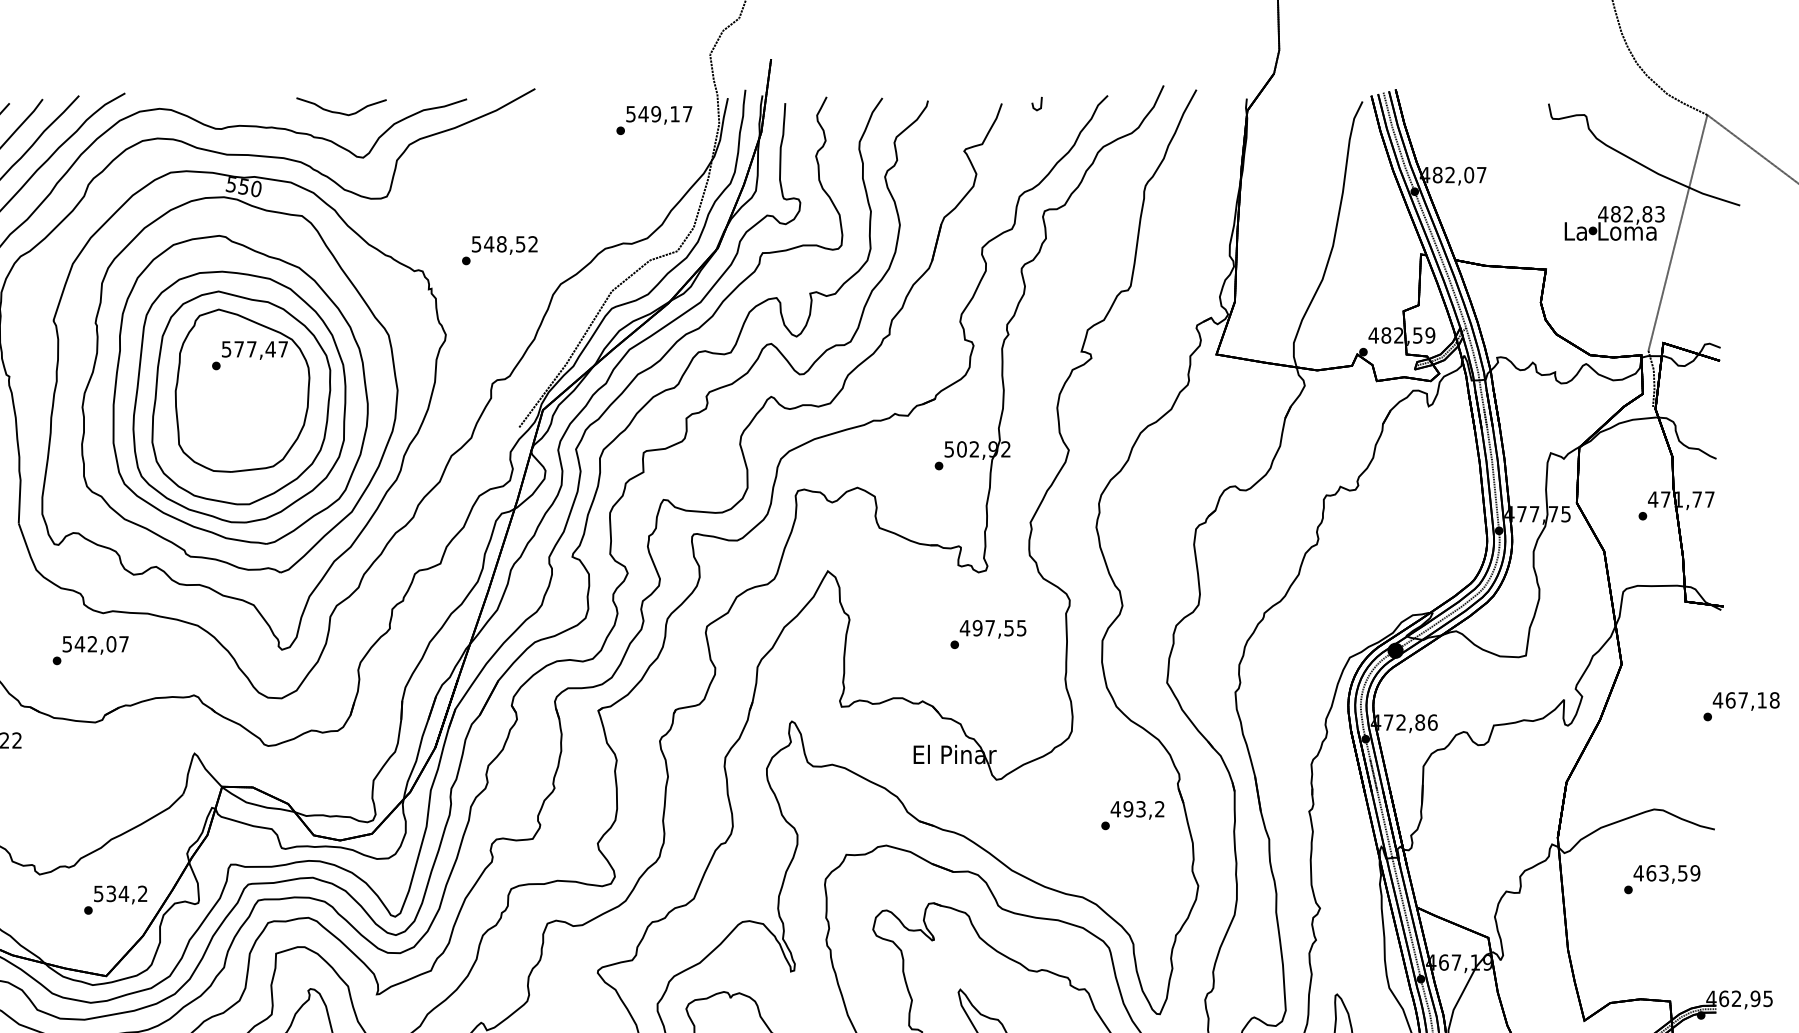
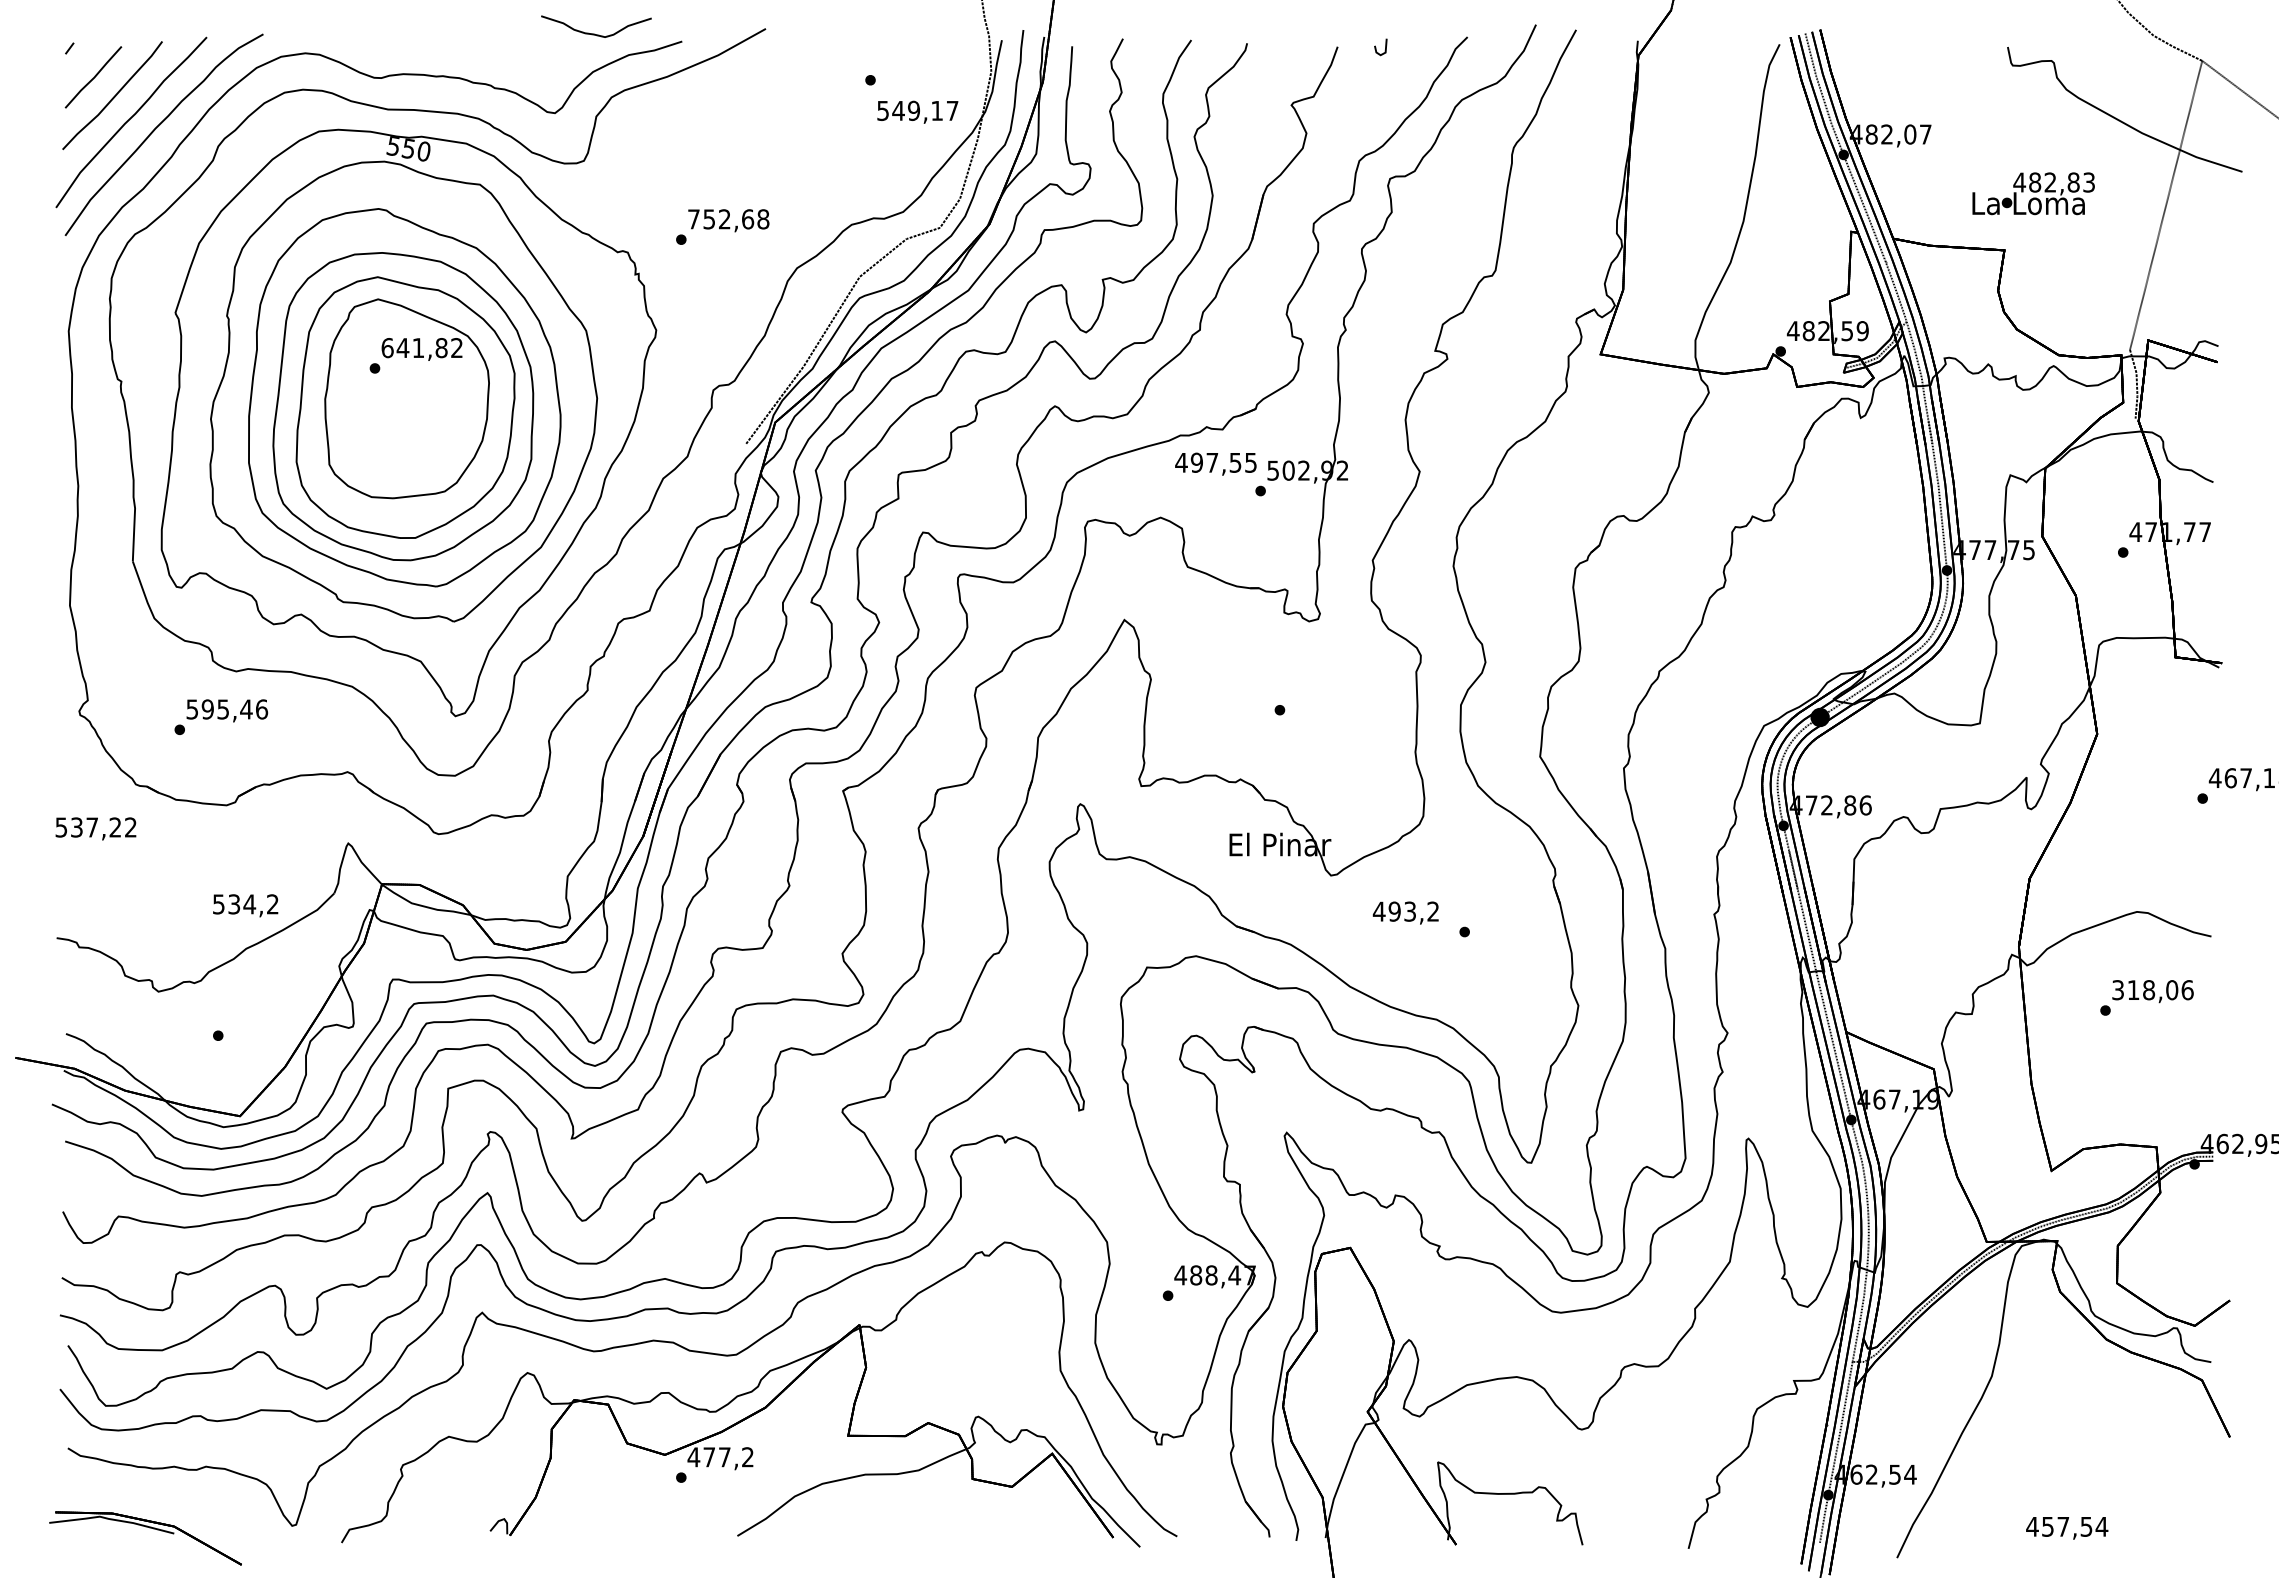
curve: (339, 112) -> (594, 33), moved
text: (659, 114) -> (917, 111), moved
text: (1614, 223) -> (2033, 193), moved
text: (504, 244) -> (728, 219), 548,52 -> 752,68
text: (254, 349) -> (421, 348), 577,47 -> 641,82
text: (992, 628) -> (1215, 463), moved
text: (101, 644) -> (234, 709), 542,07 -> 595,46
text: (1137, 809) -> (1405, 912), moved
text: (1666, 873) -> (2152, 990), 463,59 -> 318,06
text: (120, 894) -> (245, 905), moved

